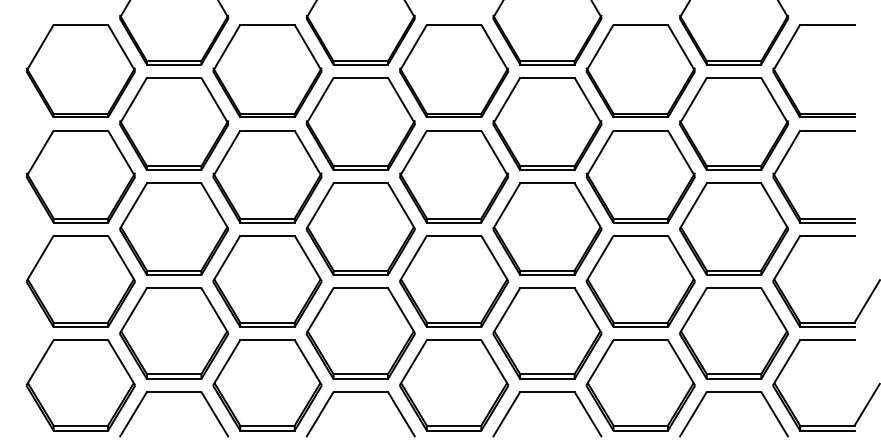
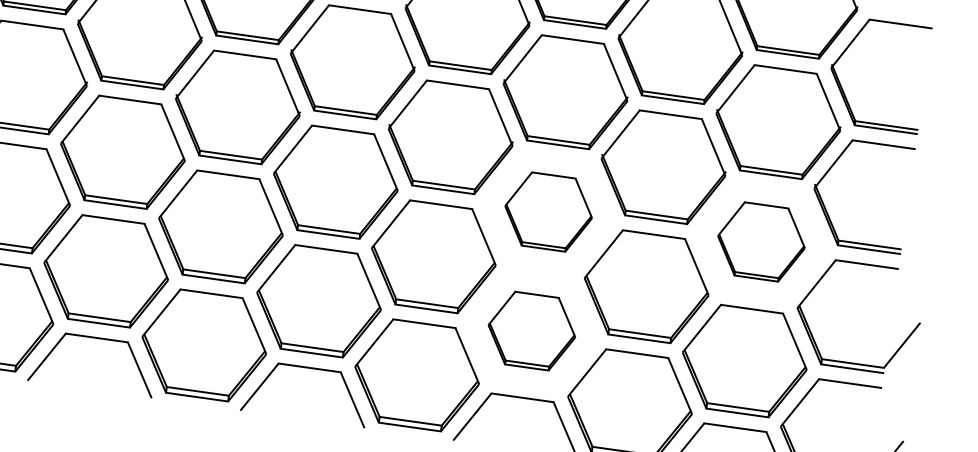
part: (547, 228) -> (548, 211), size x0.7
part: (733, 228) -> (760, 241), size x0.7
part: (547, 333) -> (532, 331), size x0.7

